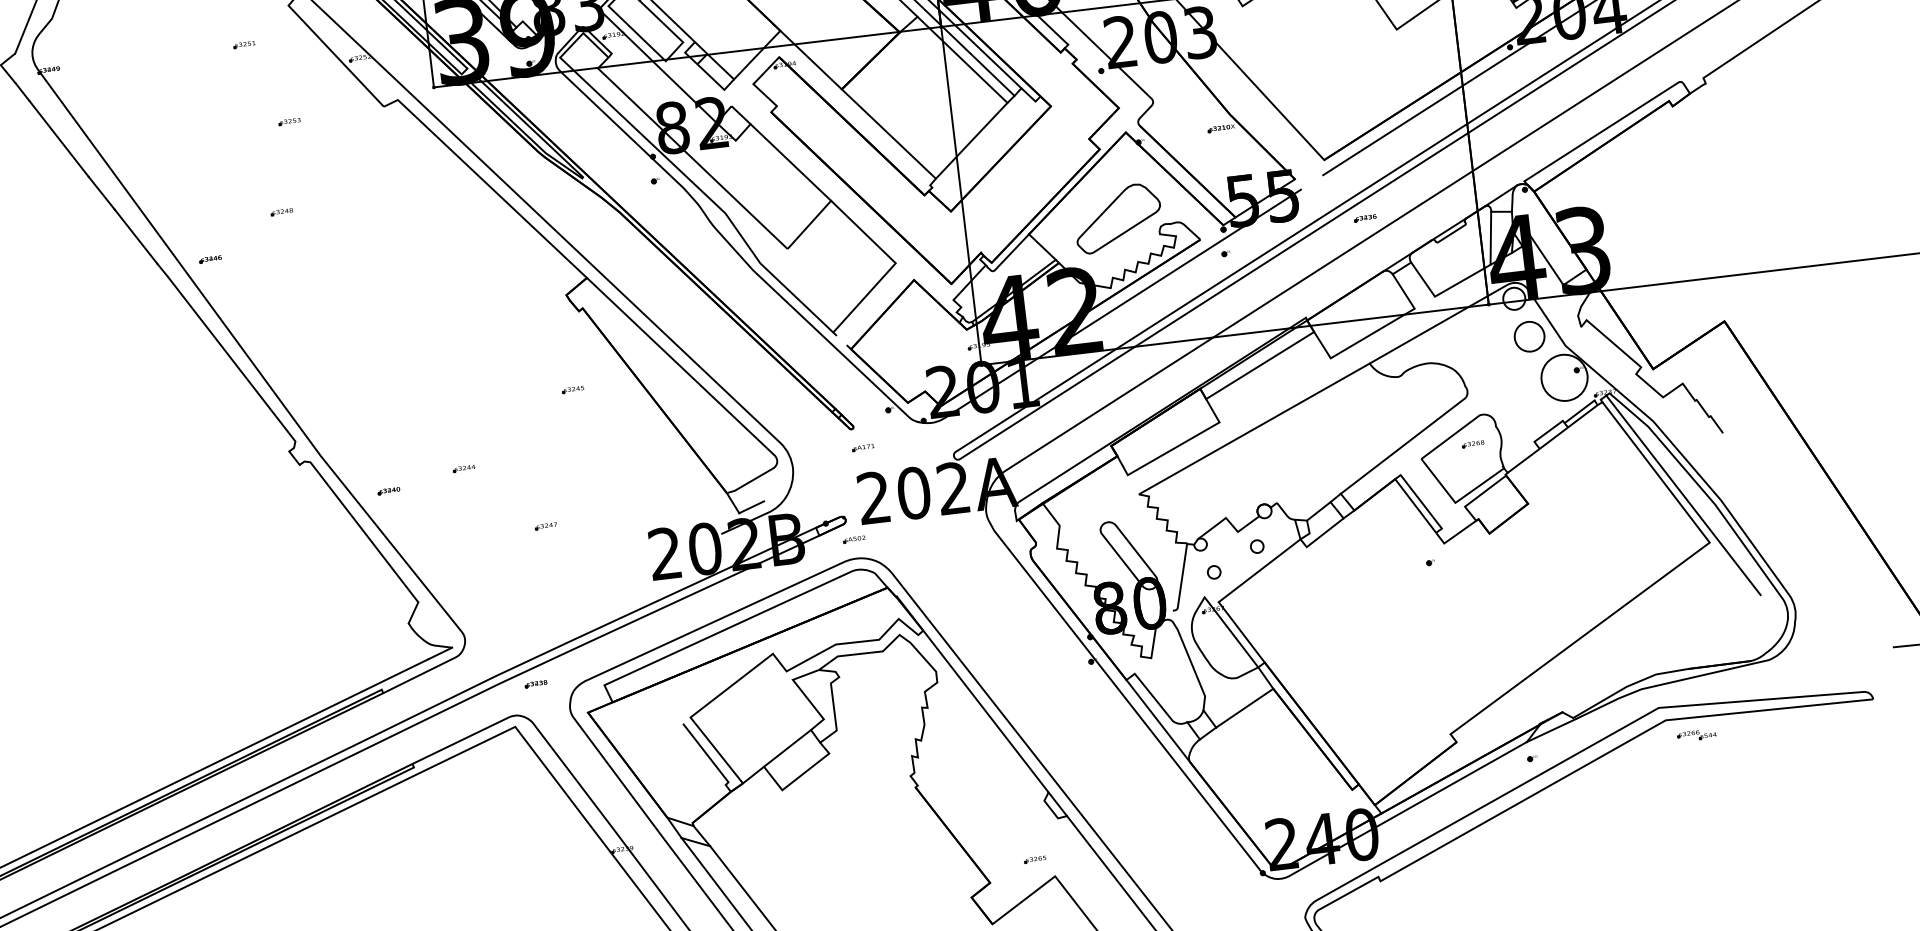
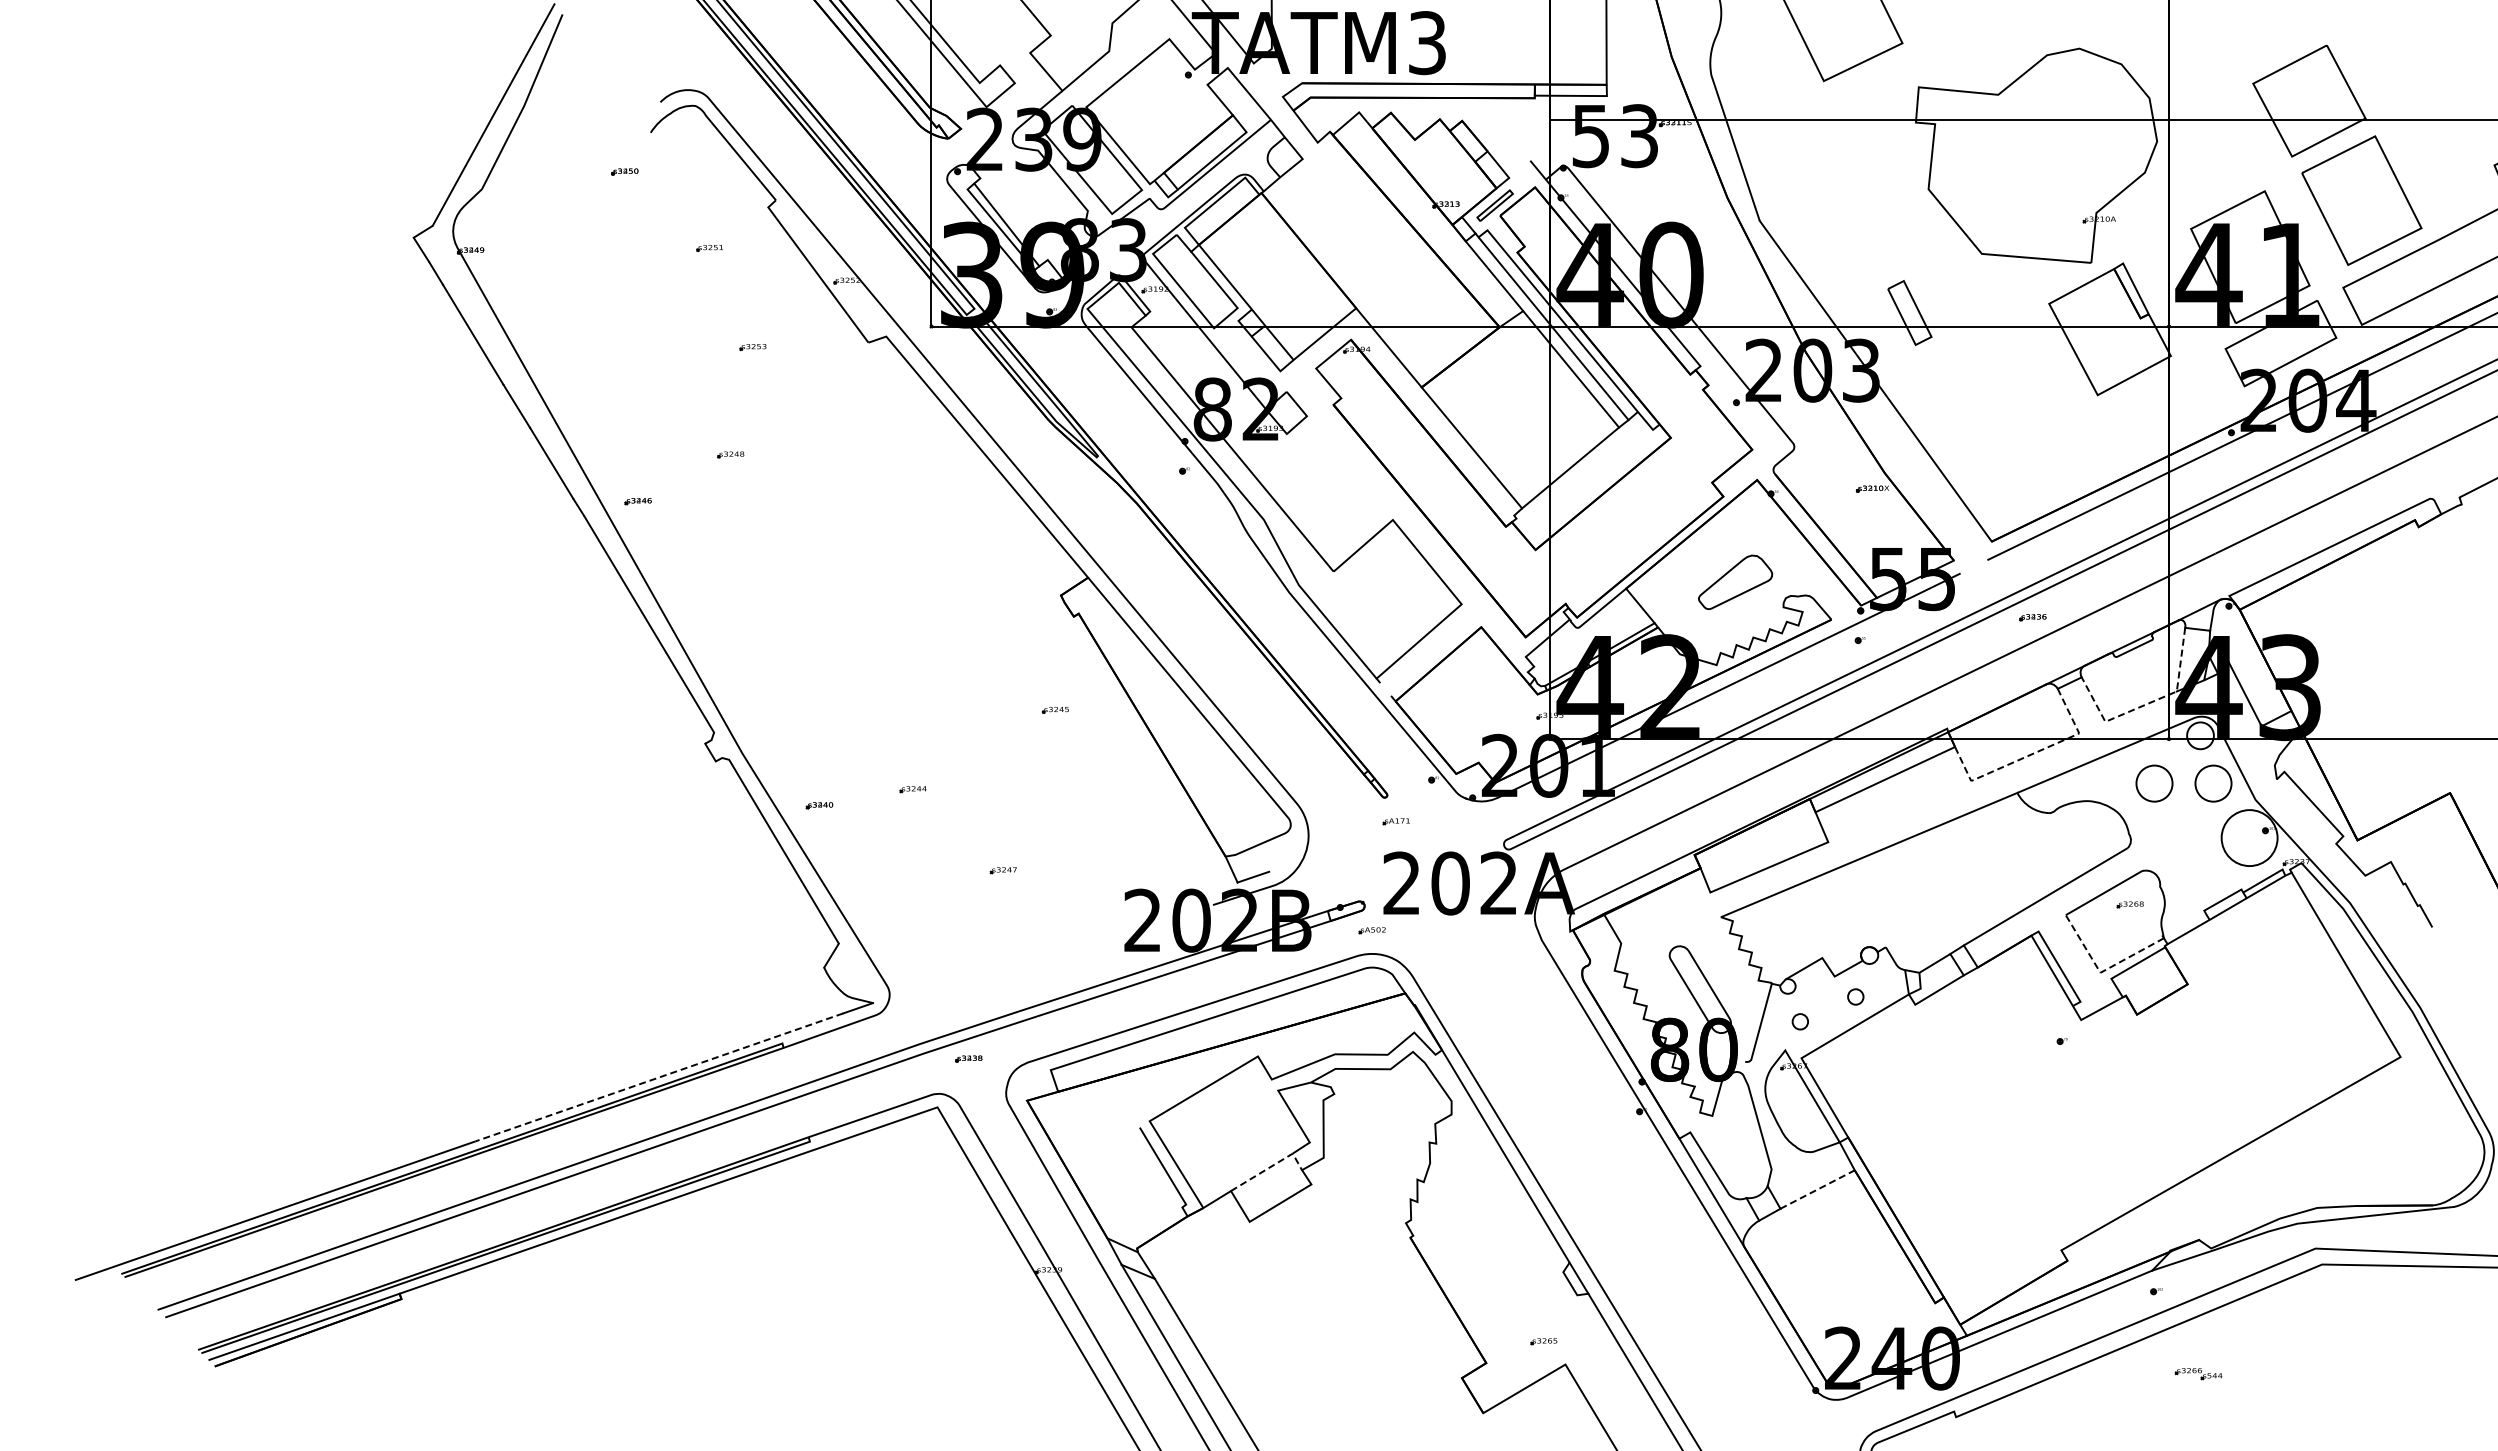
line: (790, 162) -> (1349, 467), removed
part: (1118, 218) -> (1735, 582), size x0.7
line: (1467, 277) -> (2147, 703), solid -> dashed
line: (1376, 331) -> (2030, 755), solid -> dashed
part: (1481, 342) -> (2154, 783), added
line: (1683, 495) -> (2375, 996), removed
line: (1456, 501) -> (2102, 971), solid -> dashed
line: (1244, 708) -> (1817, 1189), solid -> dashed
line: (284, 729) -> (659, 1077), solid -> dashed
part: (1696, 735) -> (2198, 1374), moved
line: (793, 742) -> (1270, 1166), solid -> dashed

